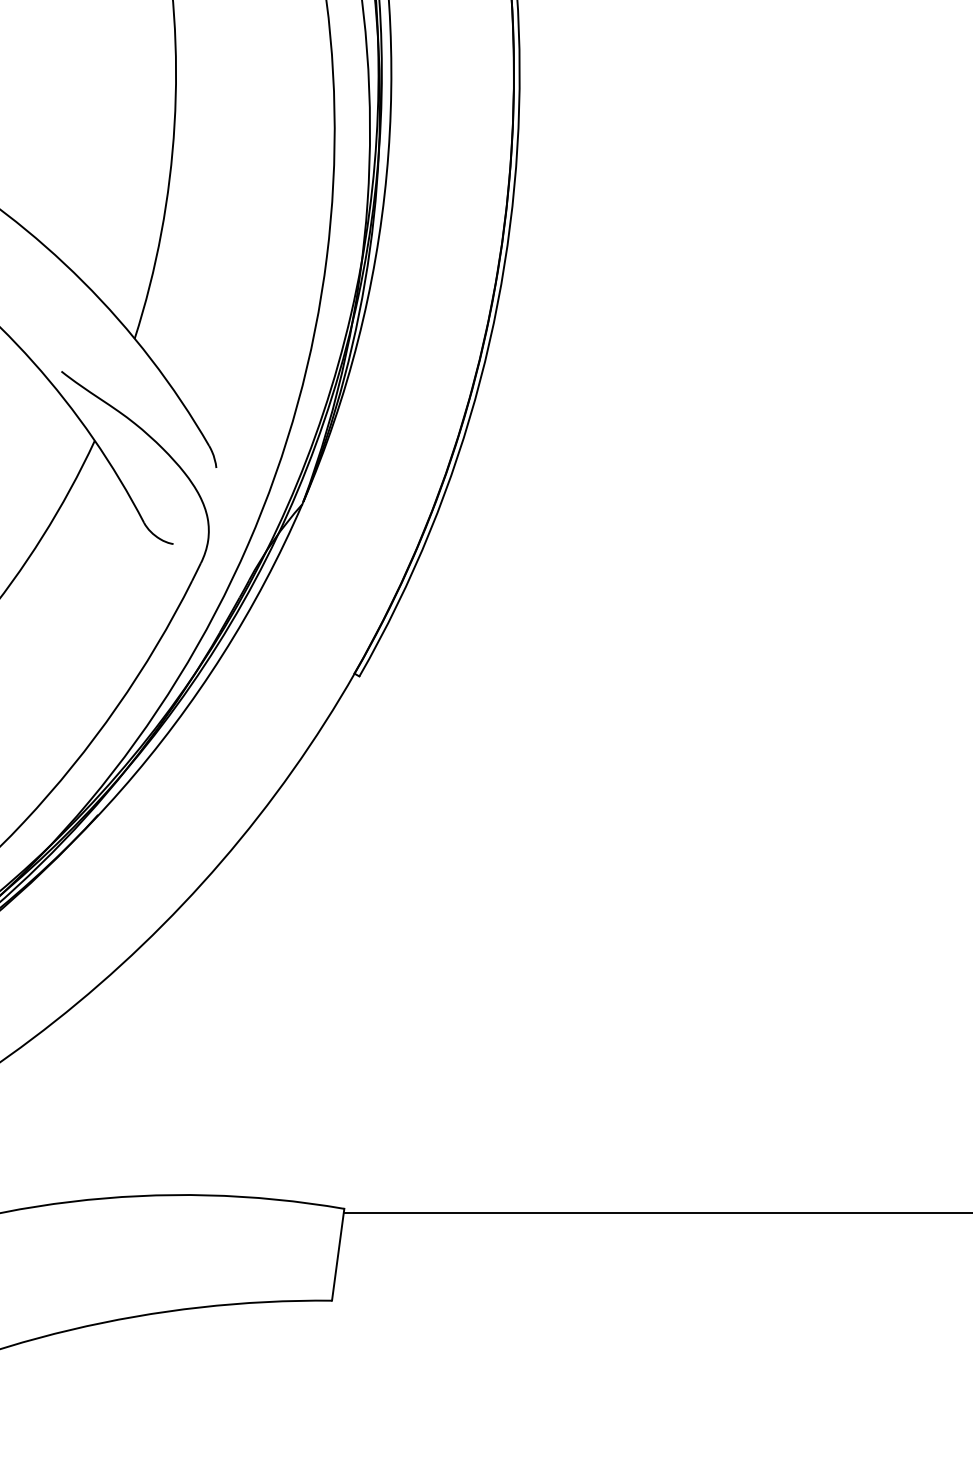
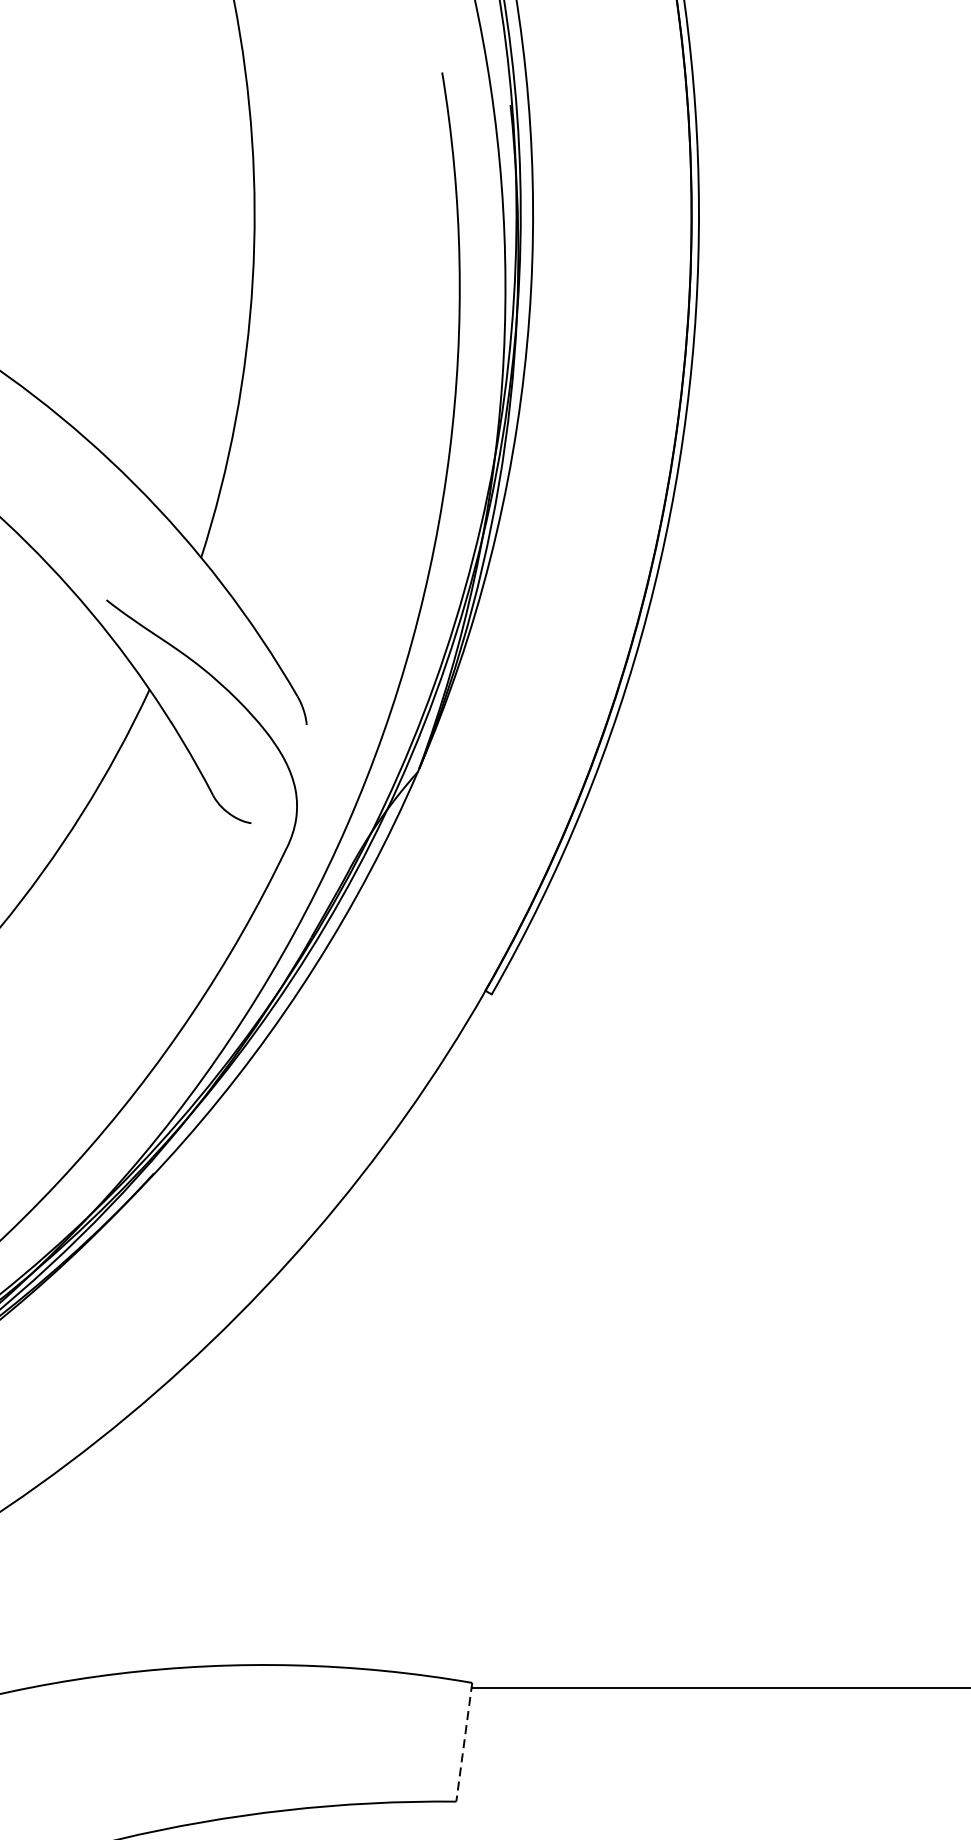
line: (338, 1255) -> (464, 1743), solid -> dashed

